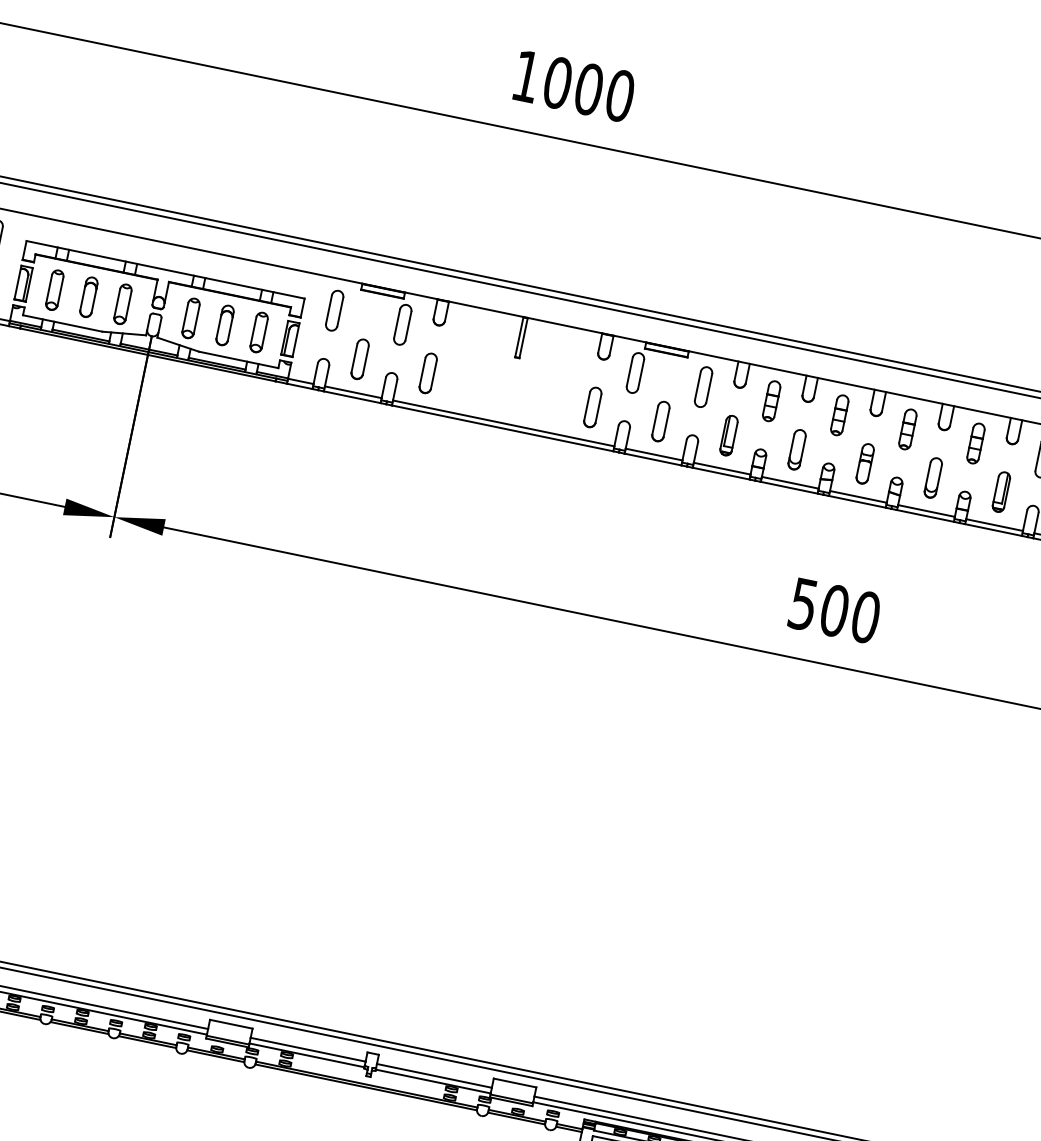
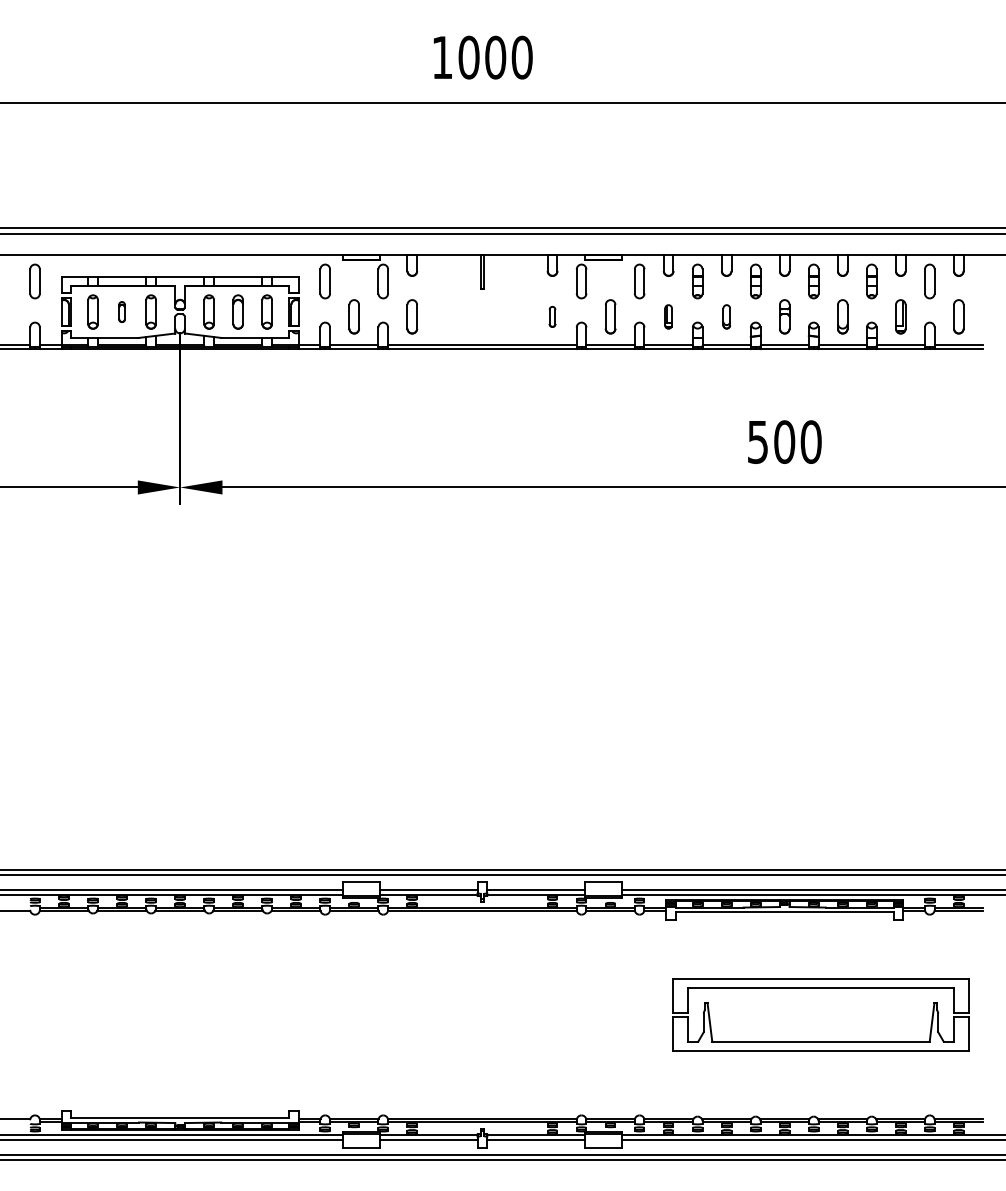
part: (88, 296) -> (121, 311), size x0.6
part: (592, 407) -> (552, 316), size x0.6
part: (728, 435) -> (668, 316), size x0.7
part: (797, 449) -> (726, 316), size x0.7

